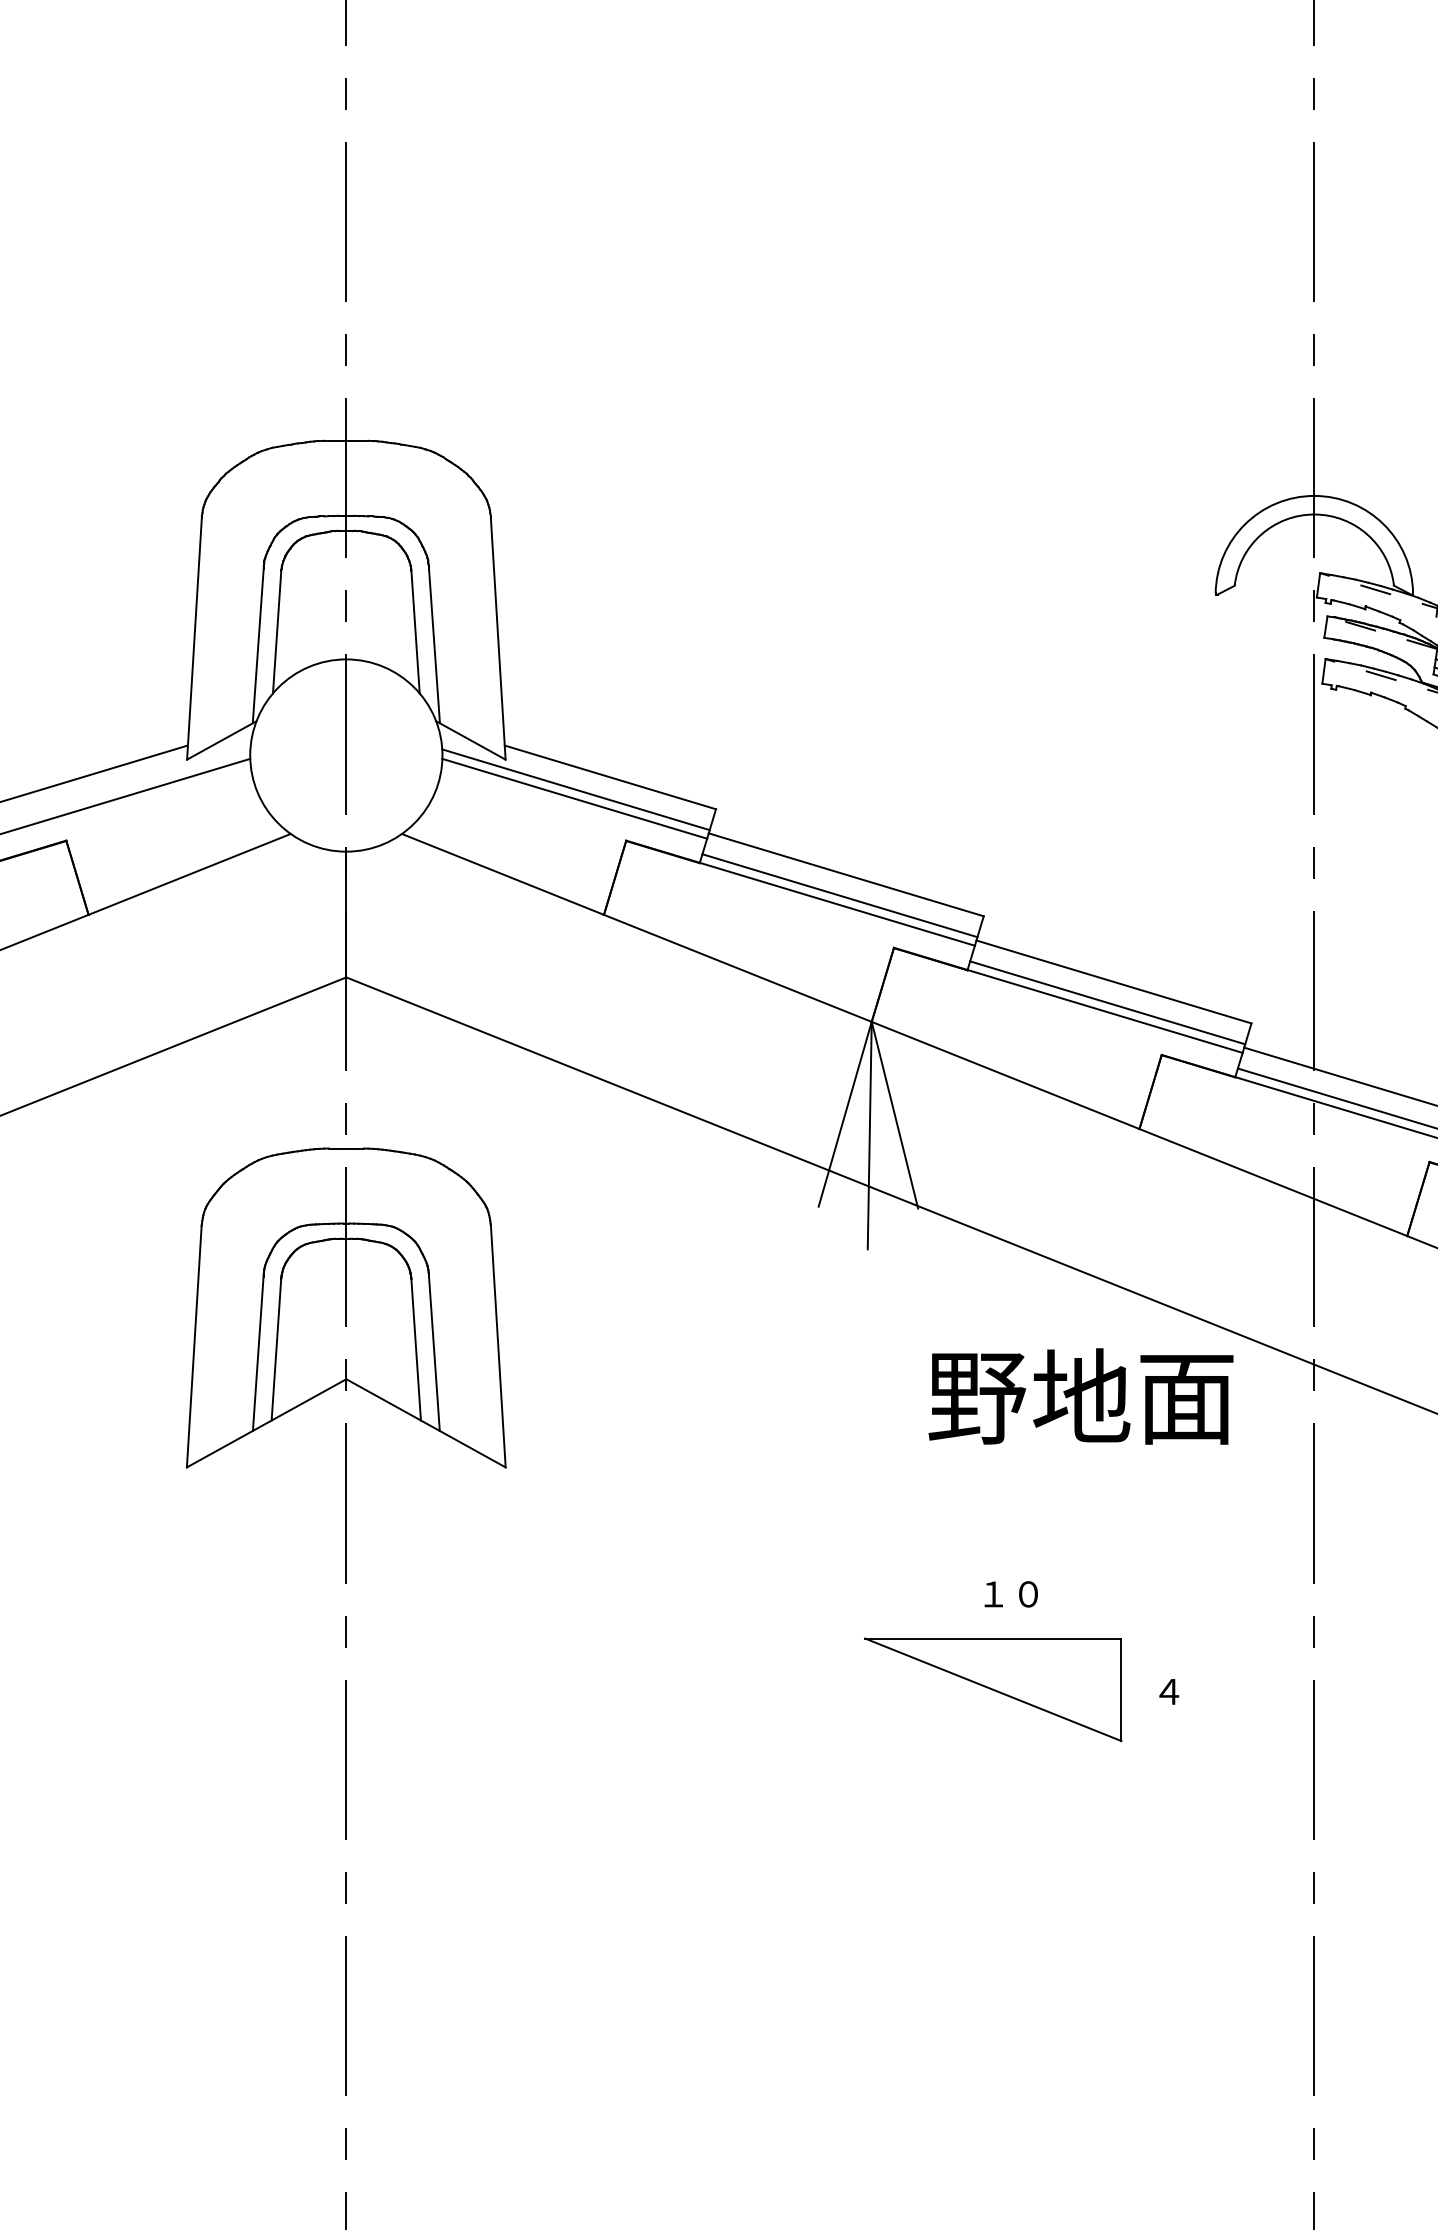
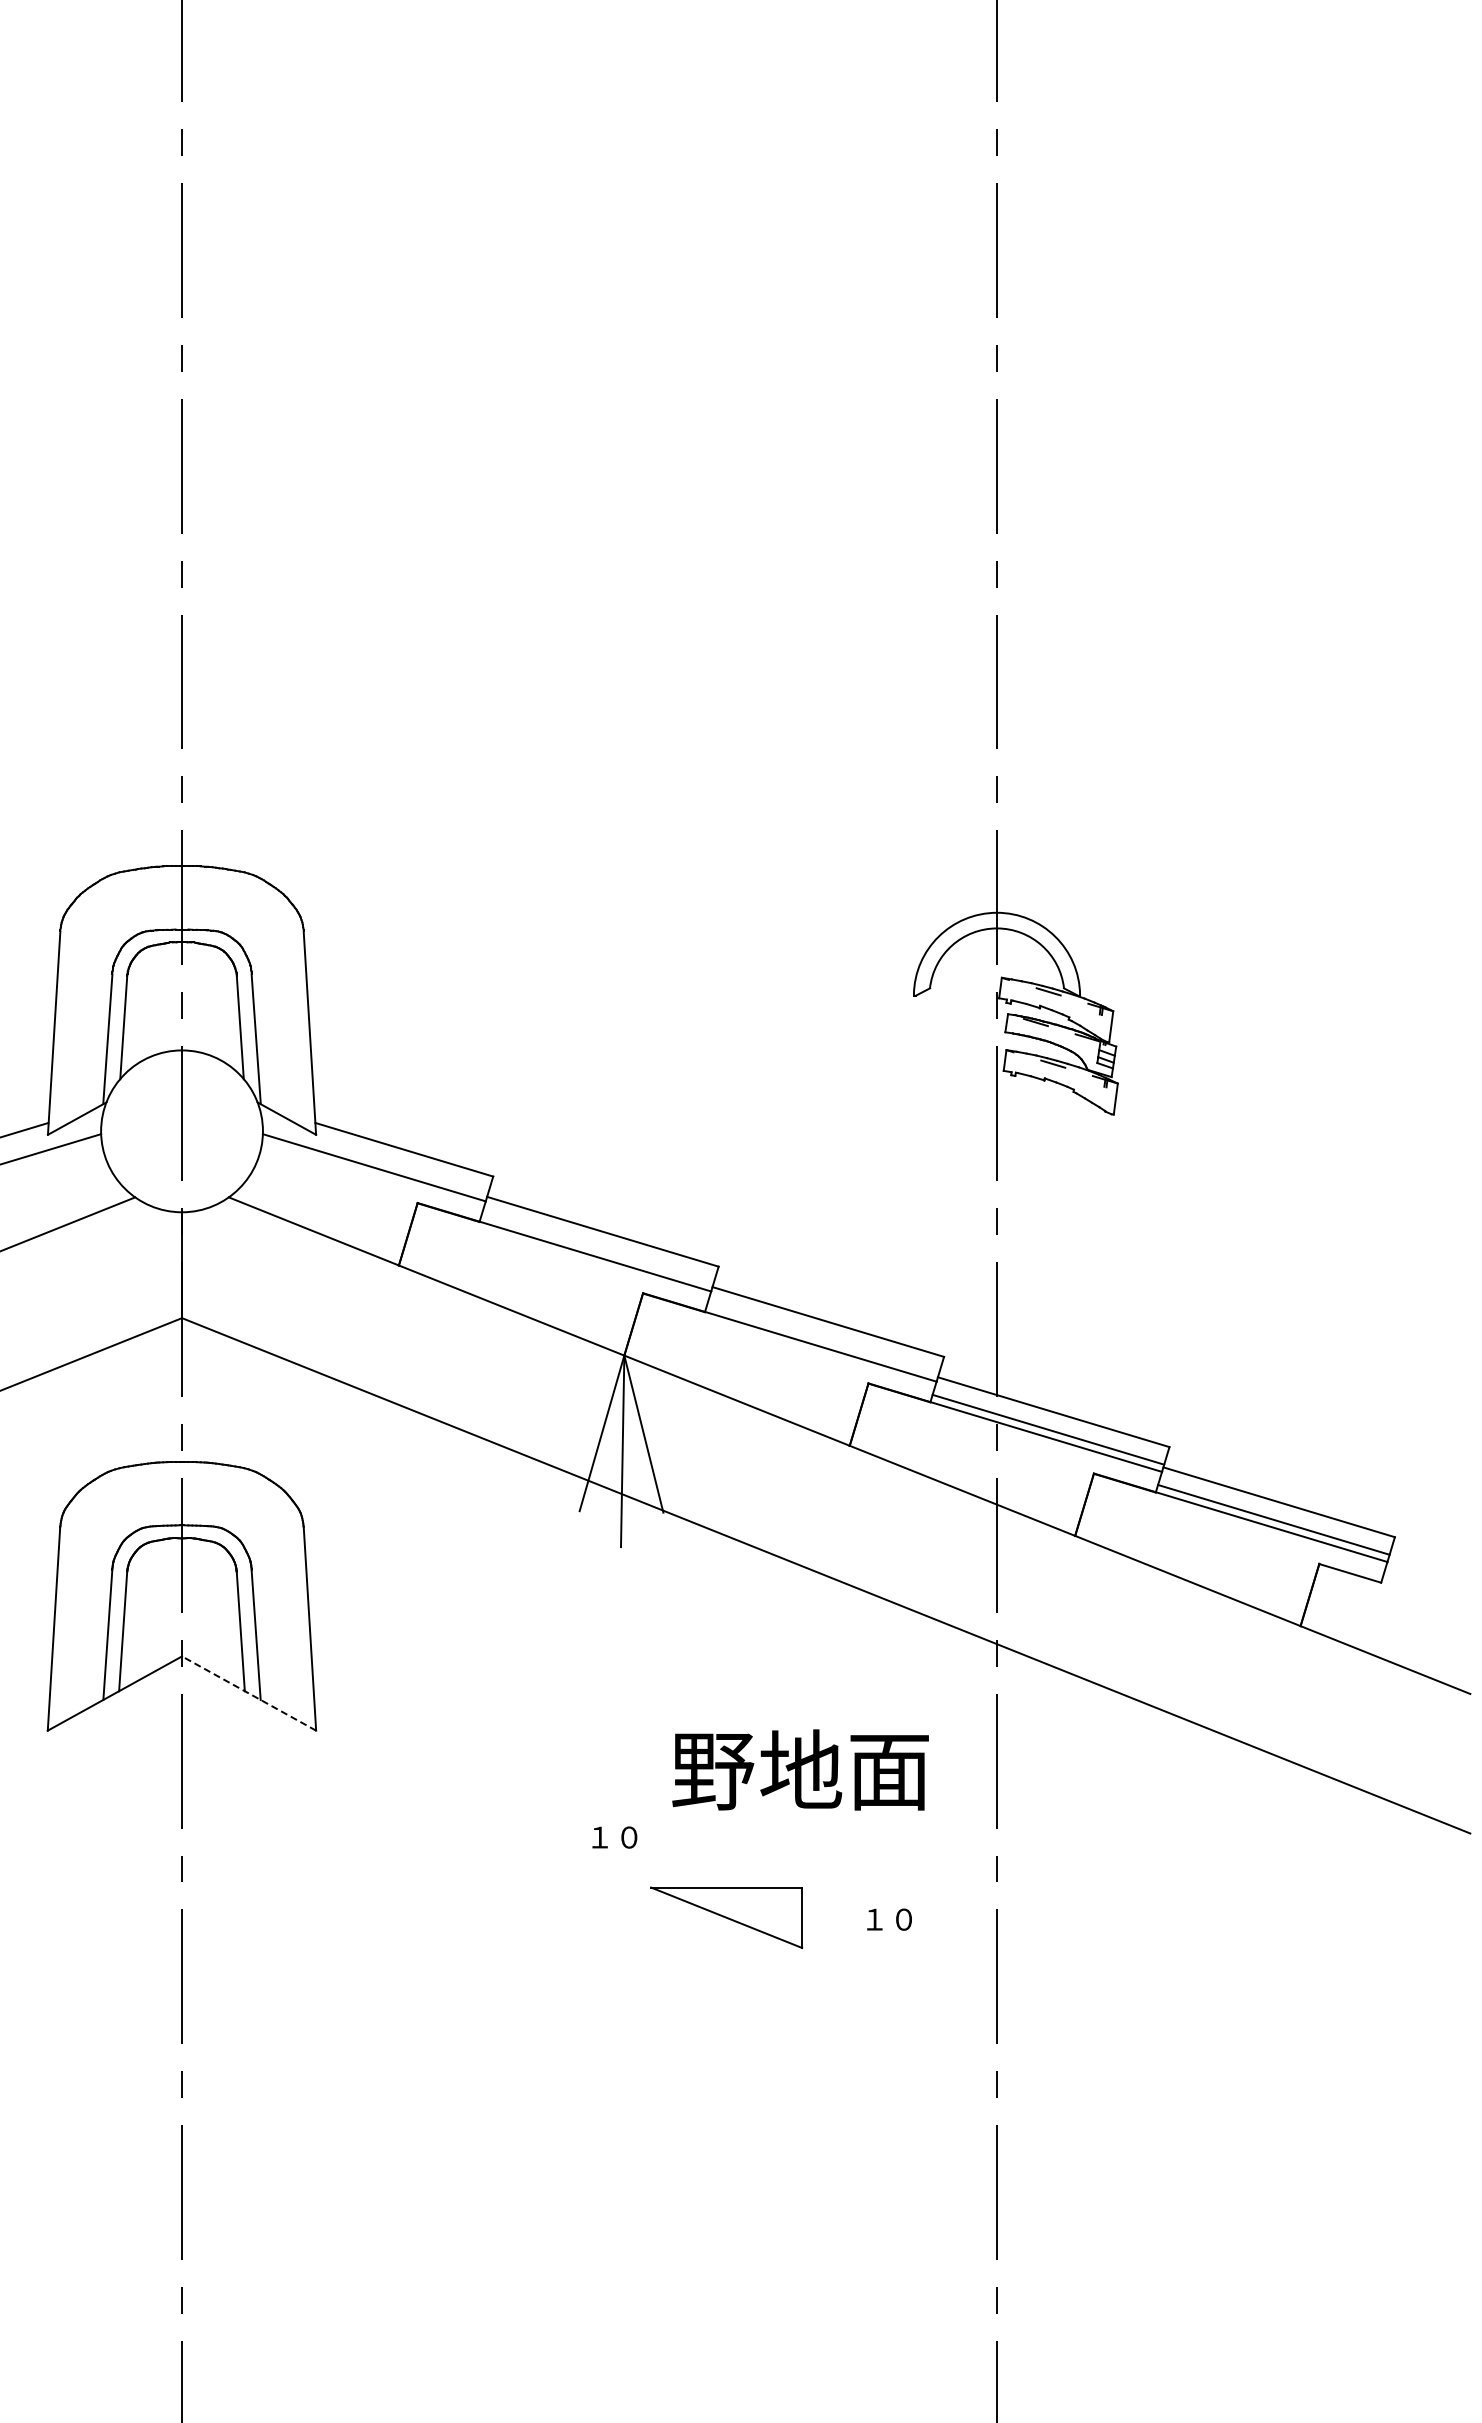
line: (574, 790) -> (374, 1160), removed
line: (839, 895) -> (597, 1249), removed
line: (1107, 1002) -> (822, 1339), removed
text: (1080, 1395) -> (800, 1769), moved
line: (426, 1423) -> (249, 1693), solid -> dashed
text: (1010, 1594) -> (614, 1837), moved
part: (993, 1689) -> (726, 1917), size x0.7
text: (1185, 1691) -> (888, 1919), ４ -> １０

